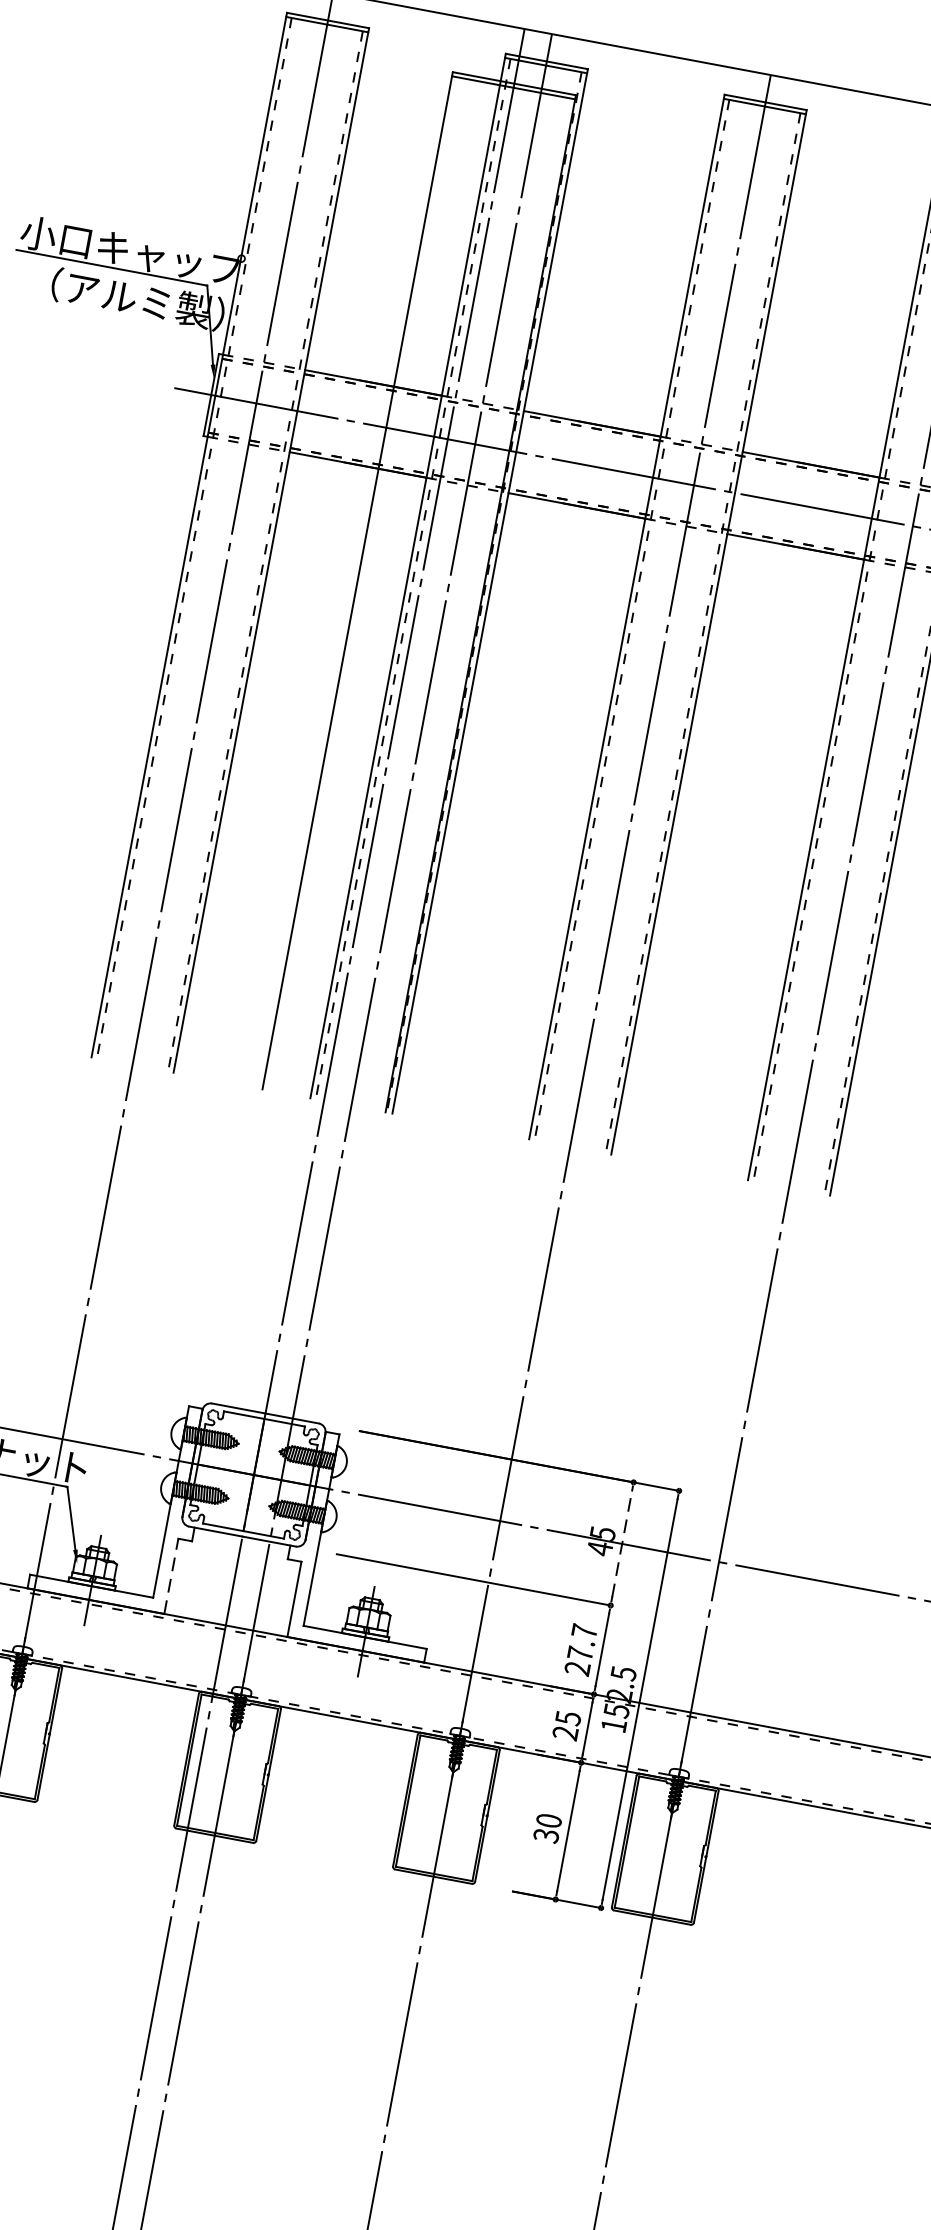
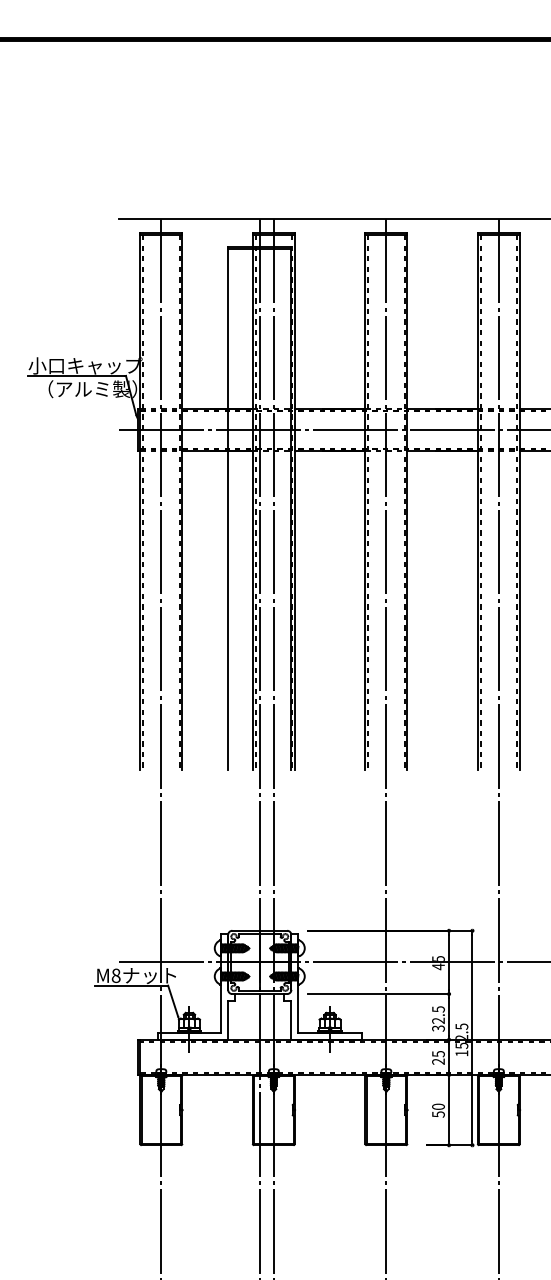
line: (623, 1542) -> (449, 961), dashed -> solid
line: (172, 1574) -> (228, 1019), dashed -> solid
text: (581, 1649) -> (438, 1018), 27.7 -> 32.5
text: (546, 1835) -> (438, 1114), 30 -> 50

